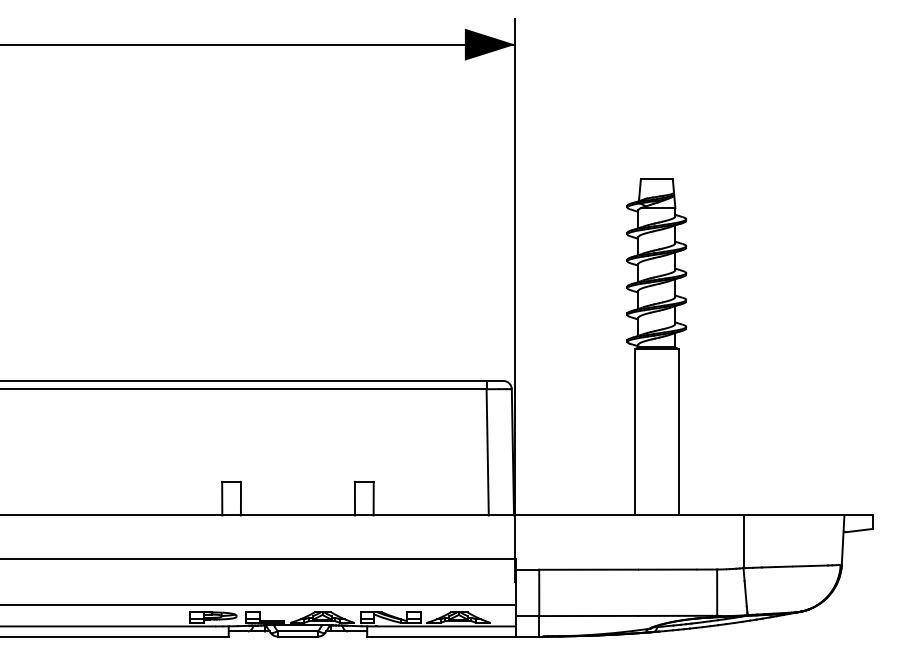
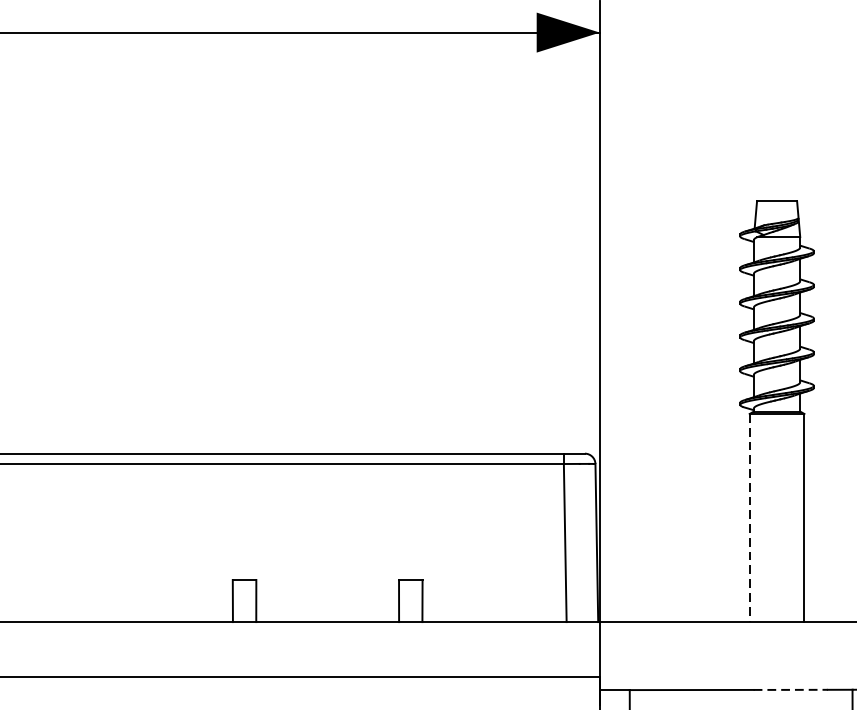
line: (635, 432) -> (750, 518), solid -> dashed
line: (667, 569) -> (790, 689), solid -> dashed

